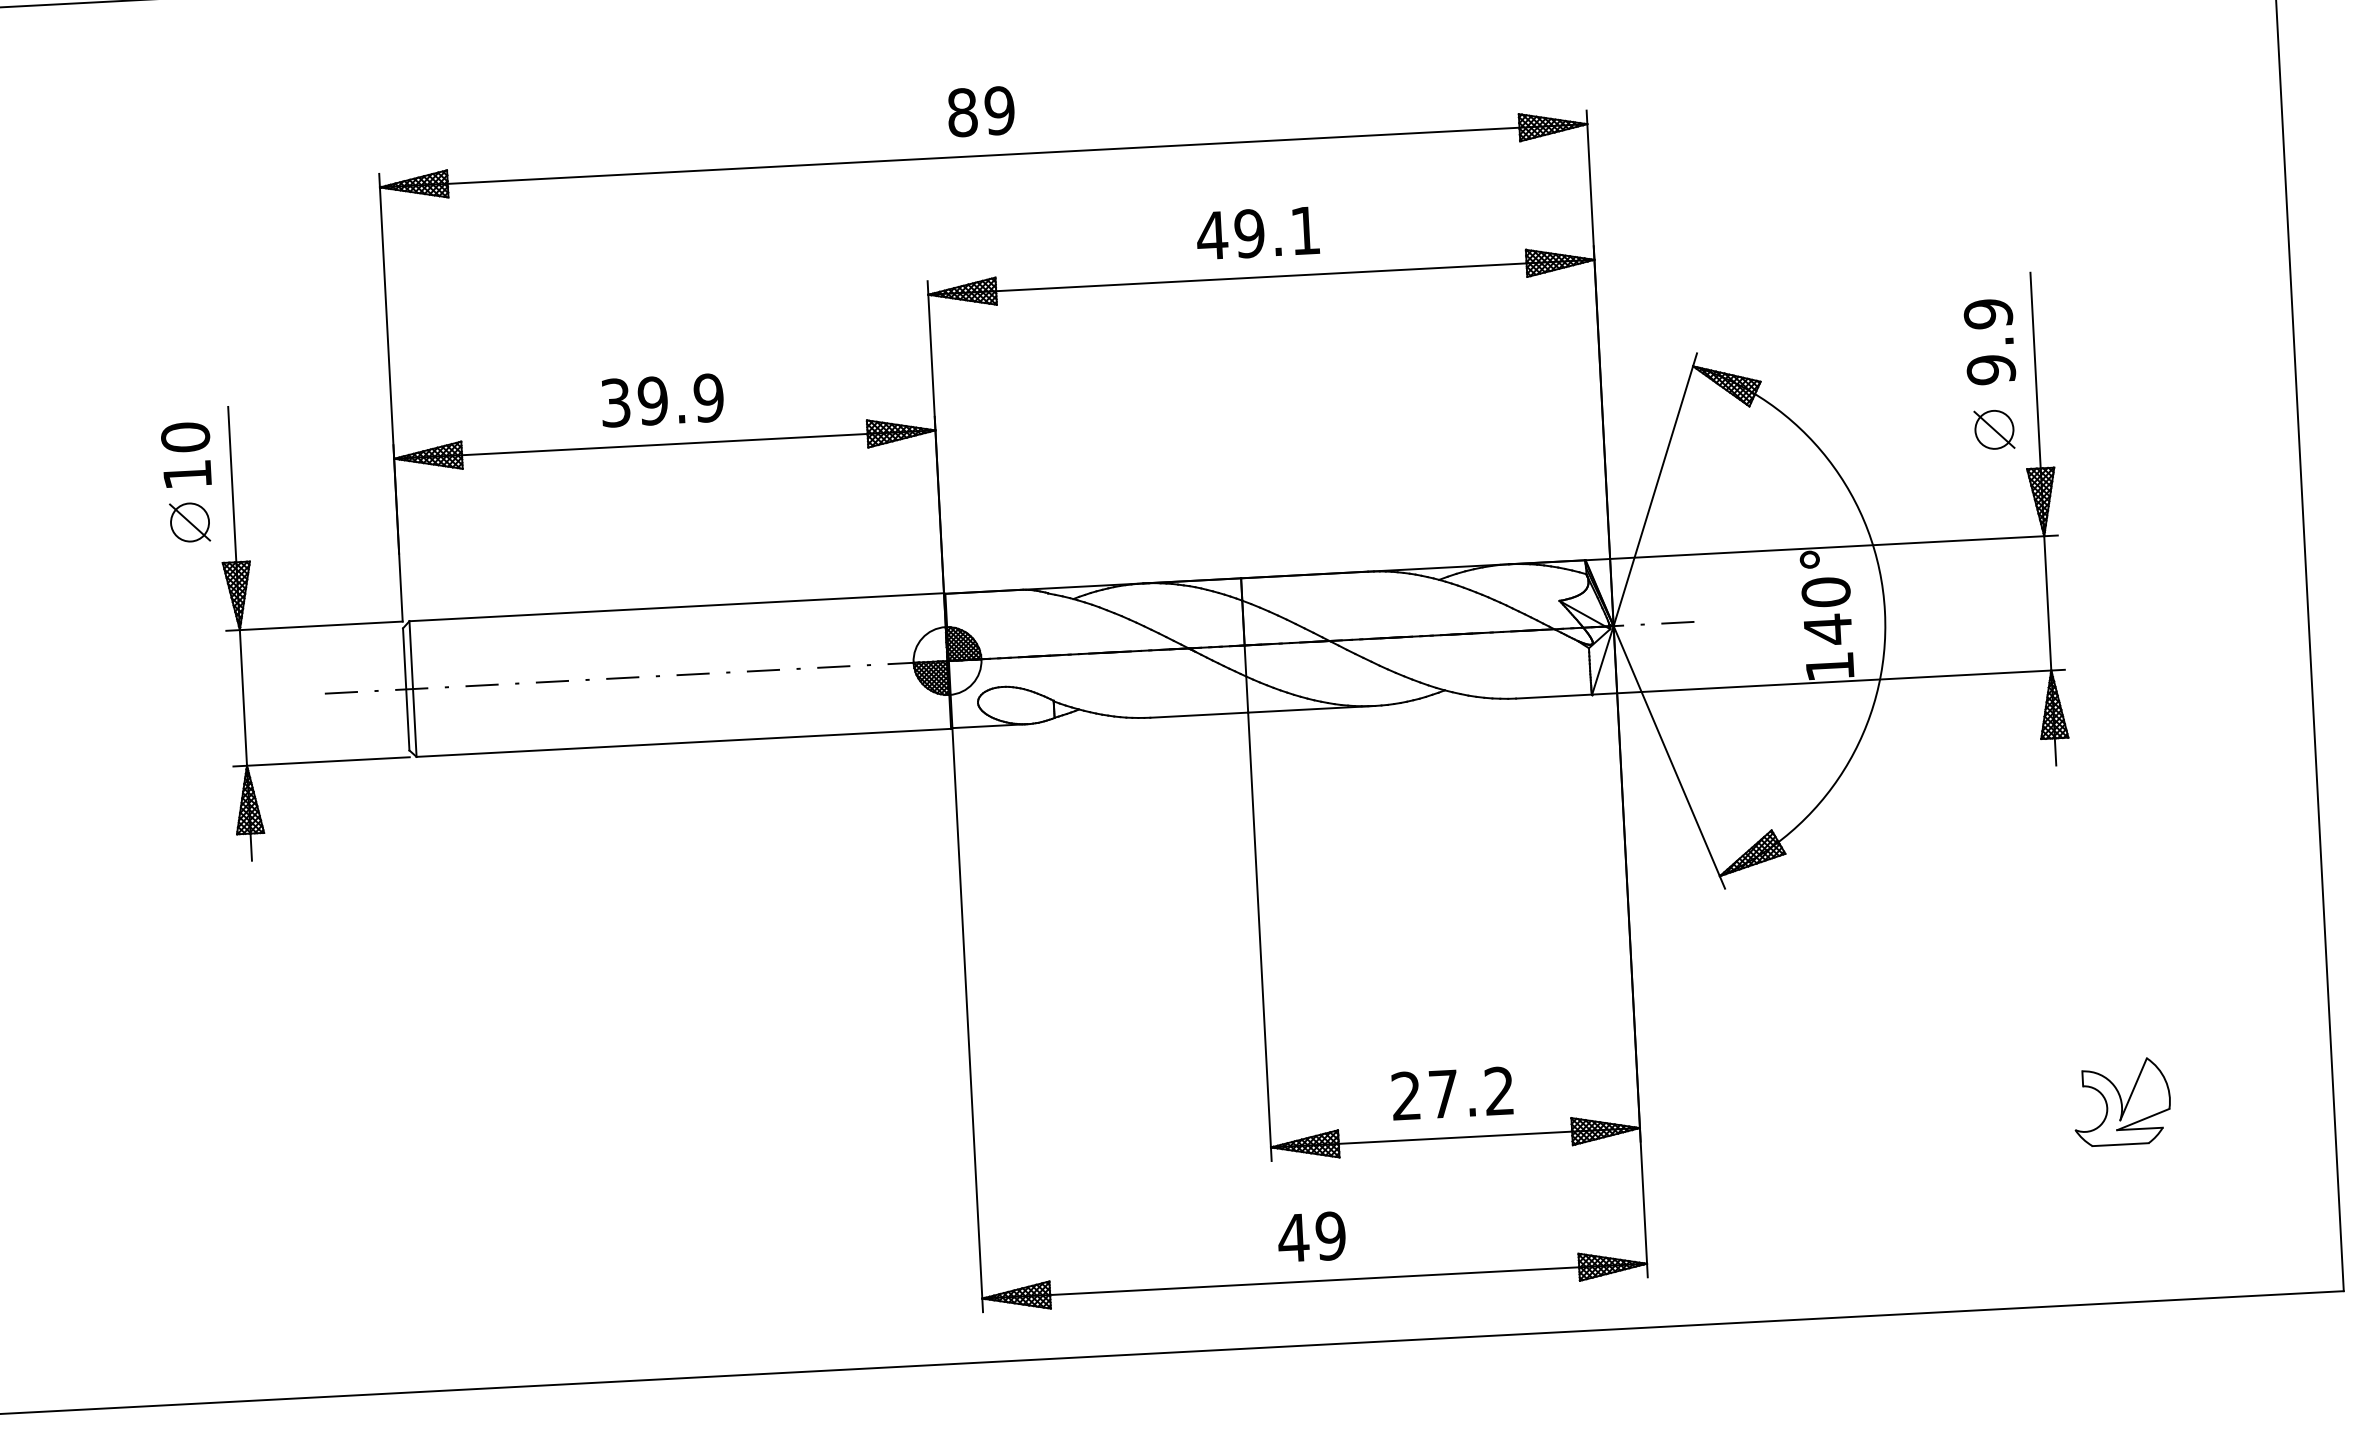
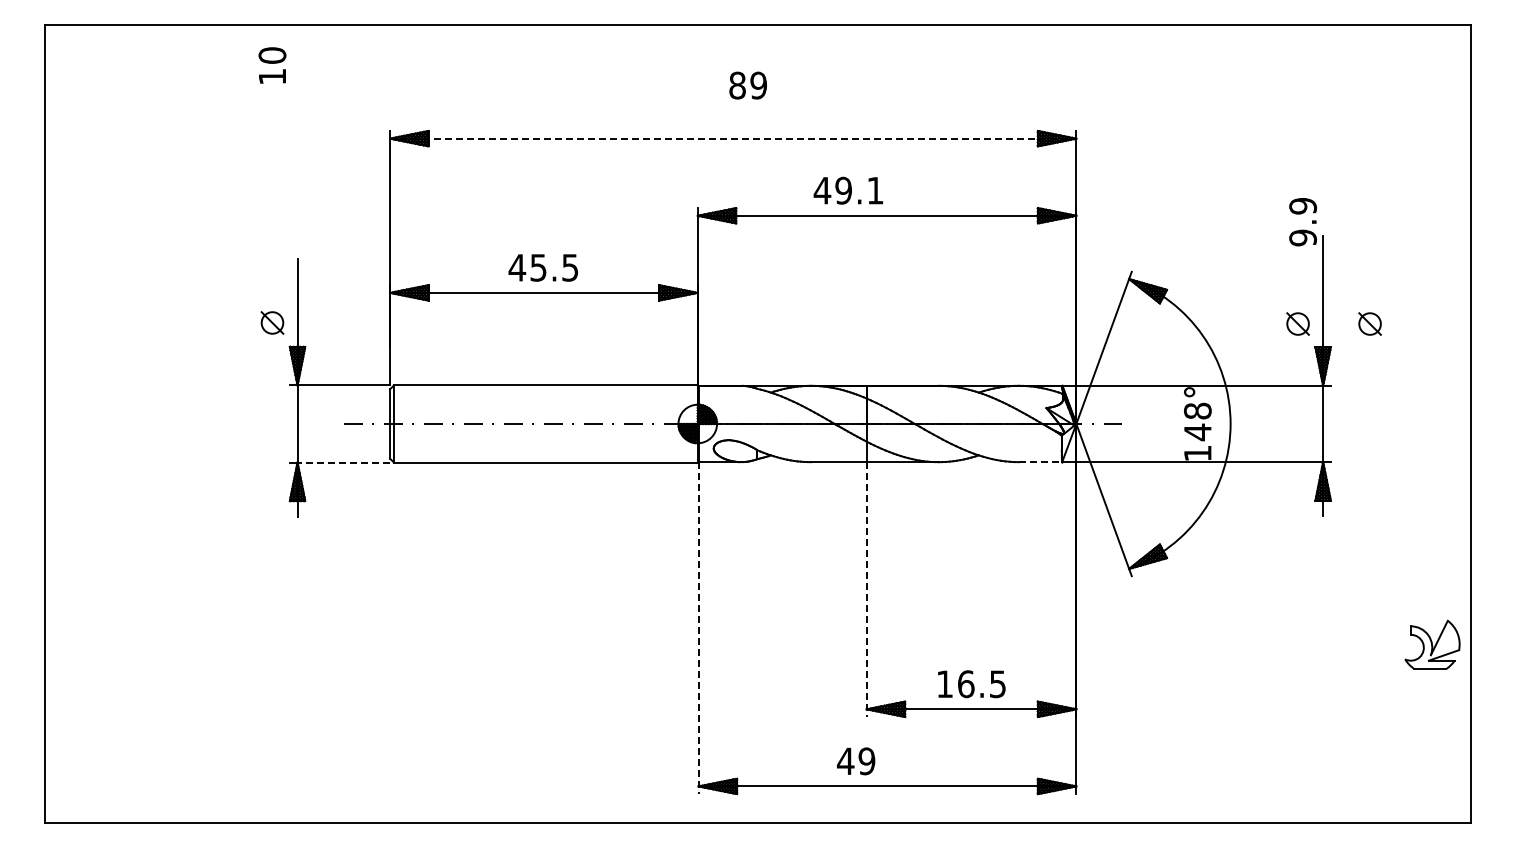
text: (980, 111) -> (747, 85), moved
line: (984, 155) -> (733, 138), solid -> dashed
text: (1256, 232) -> (847, 190), moved
text: (1988, 342) -> (1302, 222), moved
text: (661, 399) -> (543, 267), 39.9 -> 45.5
part: (2120, 422) -> (1369, 323), added
text: (186, 454) -> (272, 65), moved
text: (1825, 591) -> (1197, 410), 140° -> 148°
line: (1554, 697) -> (1040, 462), solid -> dashed
line: (327, 761) -> (343, 462), solid -> dashed
line: (1259, 938) -> (866, 590), solid -> dashed
line: (967, 1020) -> (698, 628), solid -> dashed
text: (1451, 1094) -> (970, 684), 27.2 -> 16.5
part: (2122, 1101) -> (1432, 644), moved
text: (1312, 1237) -> (856, 761), moved

